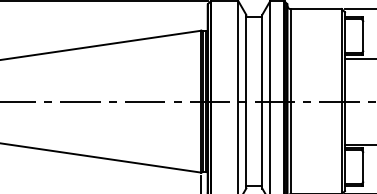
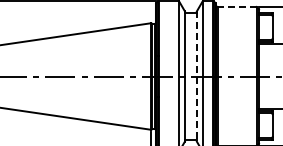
line: (315, 9) -> (236, 7), solid -> dashed
line: (261, 102) -> (196, 77), solid -> dashed

